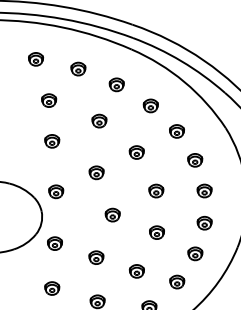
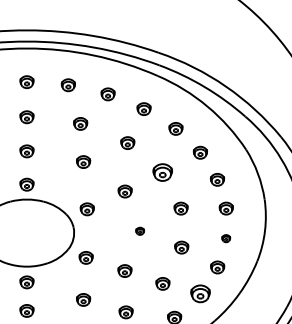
part: (136, 152) -> (162, 172), size x1.4
part: (111, 215) -> (139, 231), size x0.6
part: (203, 222) -> (225, 238), size x0.6
part: (177, 281) -> (200, 293), size x1.4

